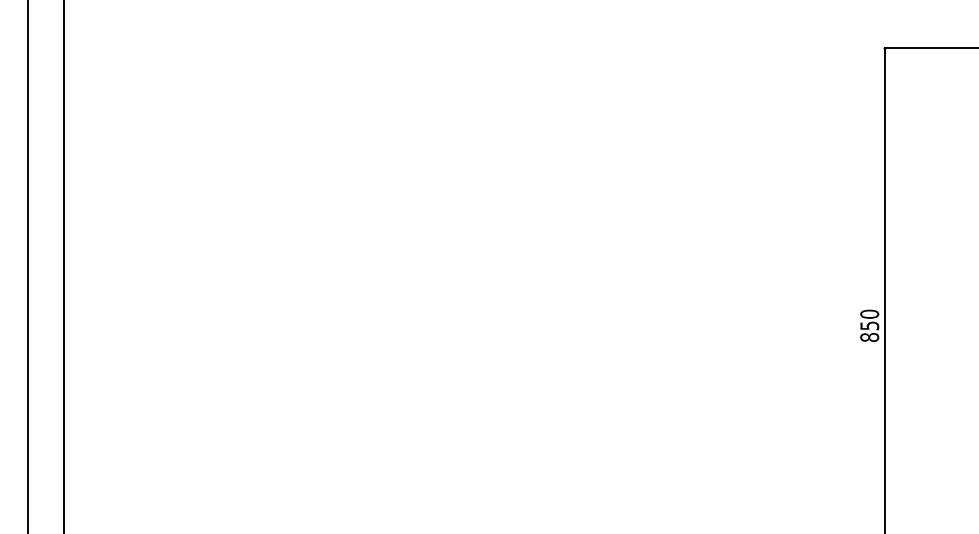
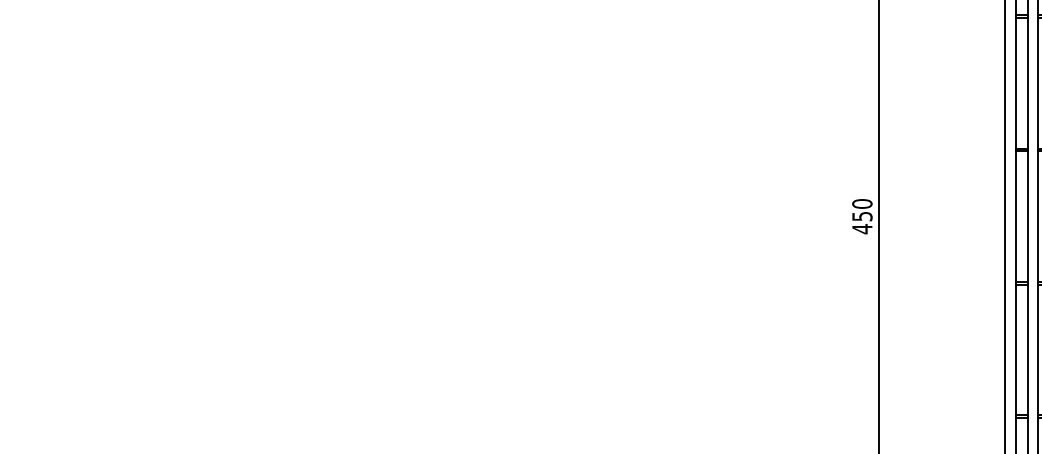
text: (869, 337) -> (862, 229), 850 -> 450

